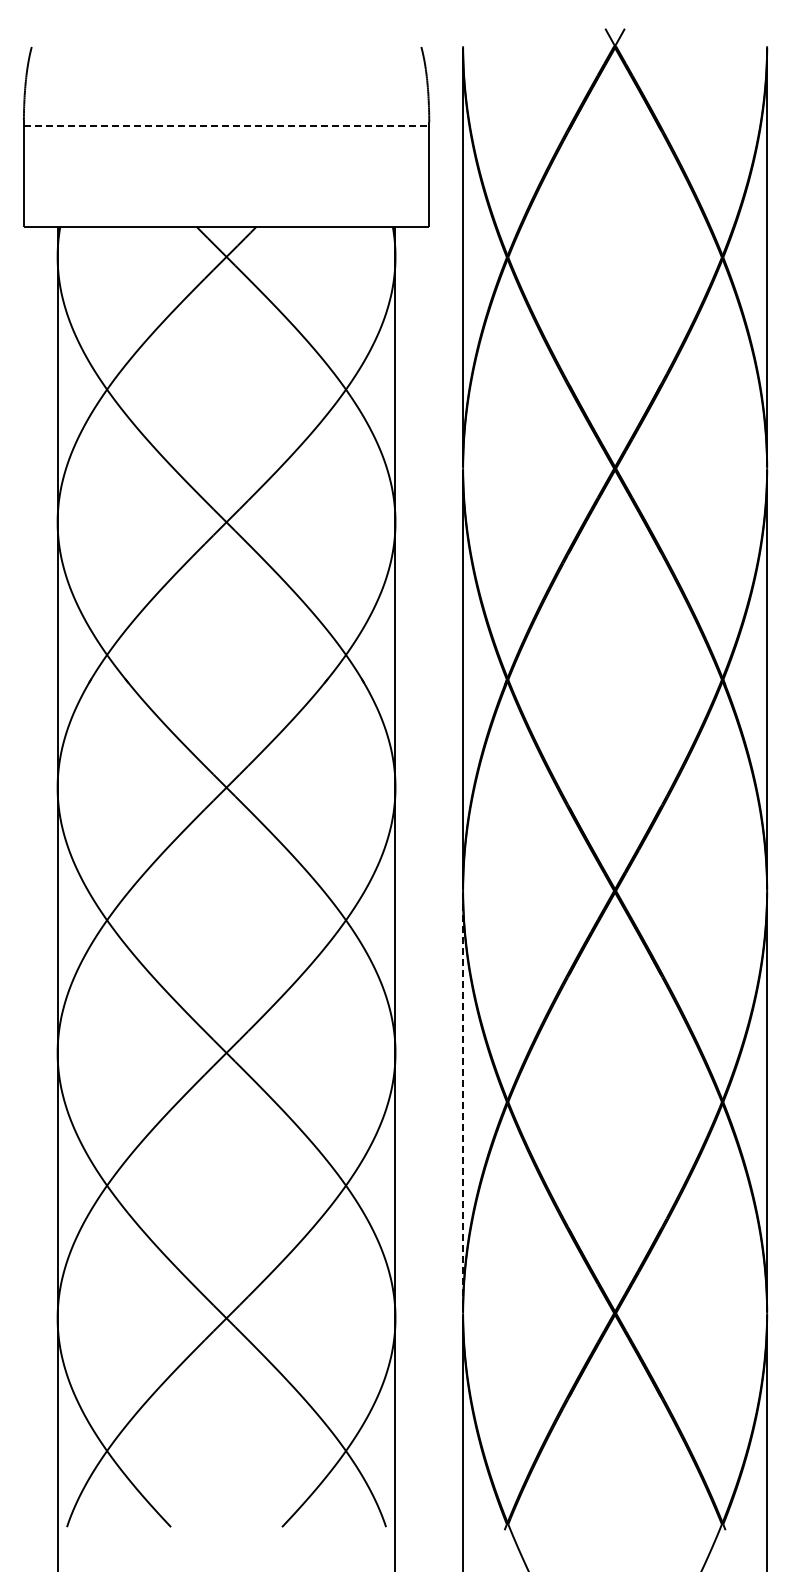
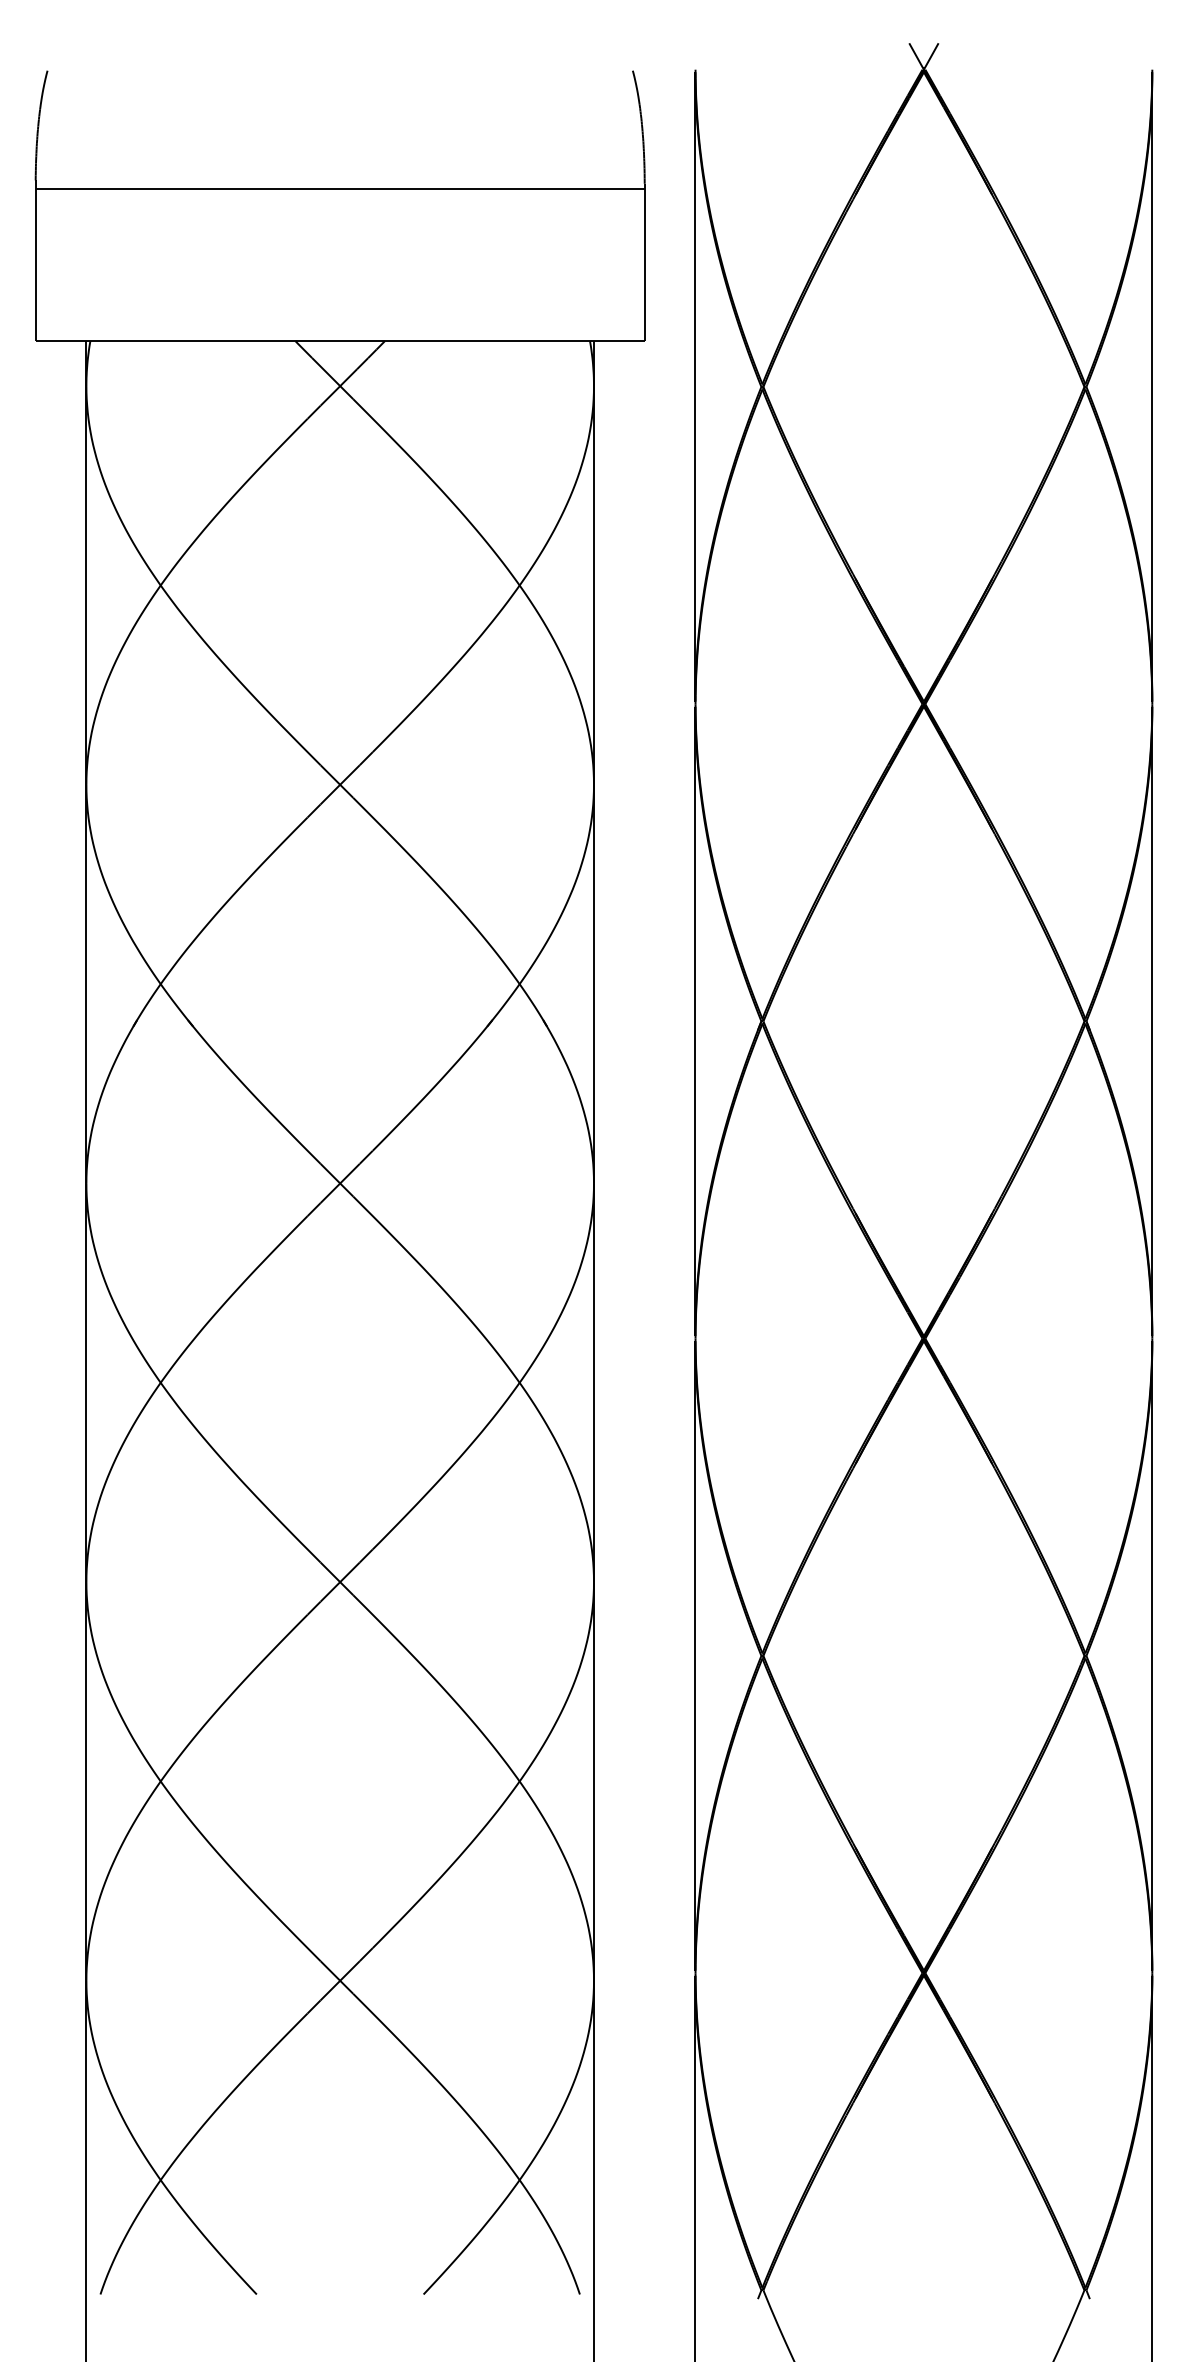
line: (226, 125) -> (340, 188), dashed -> solid
line: (463, 1102) -> (696, 1656), dashed -> solid

